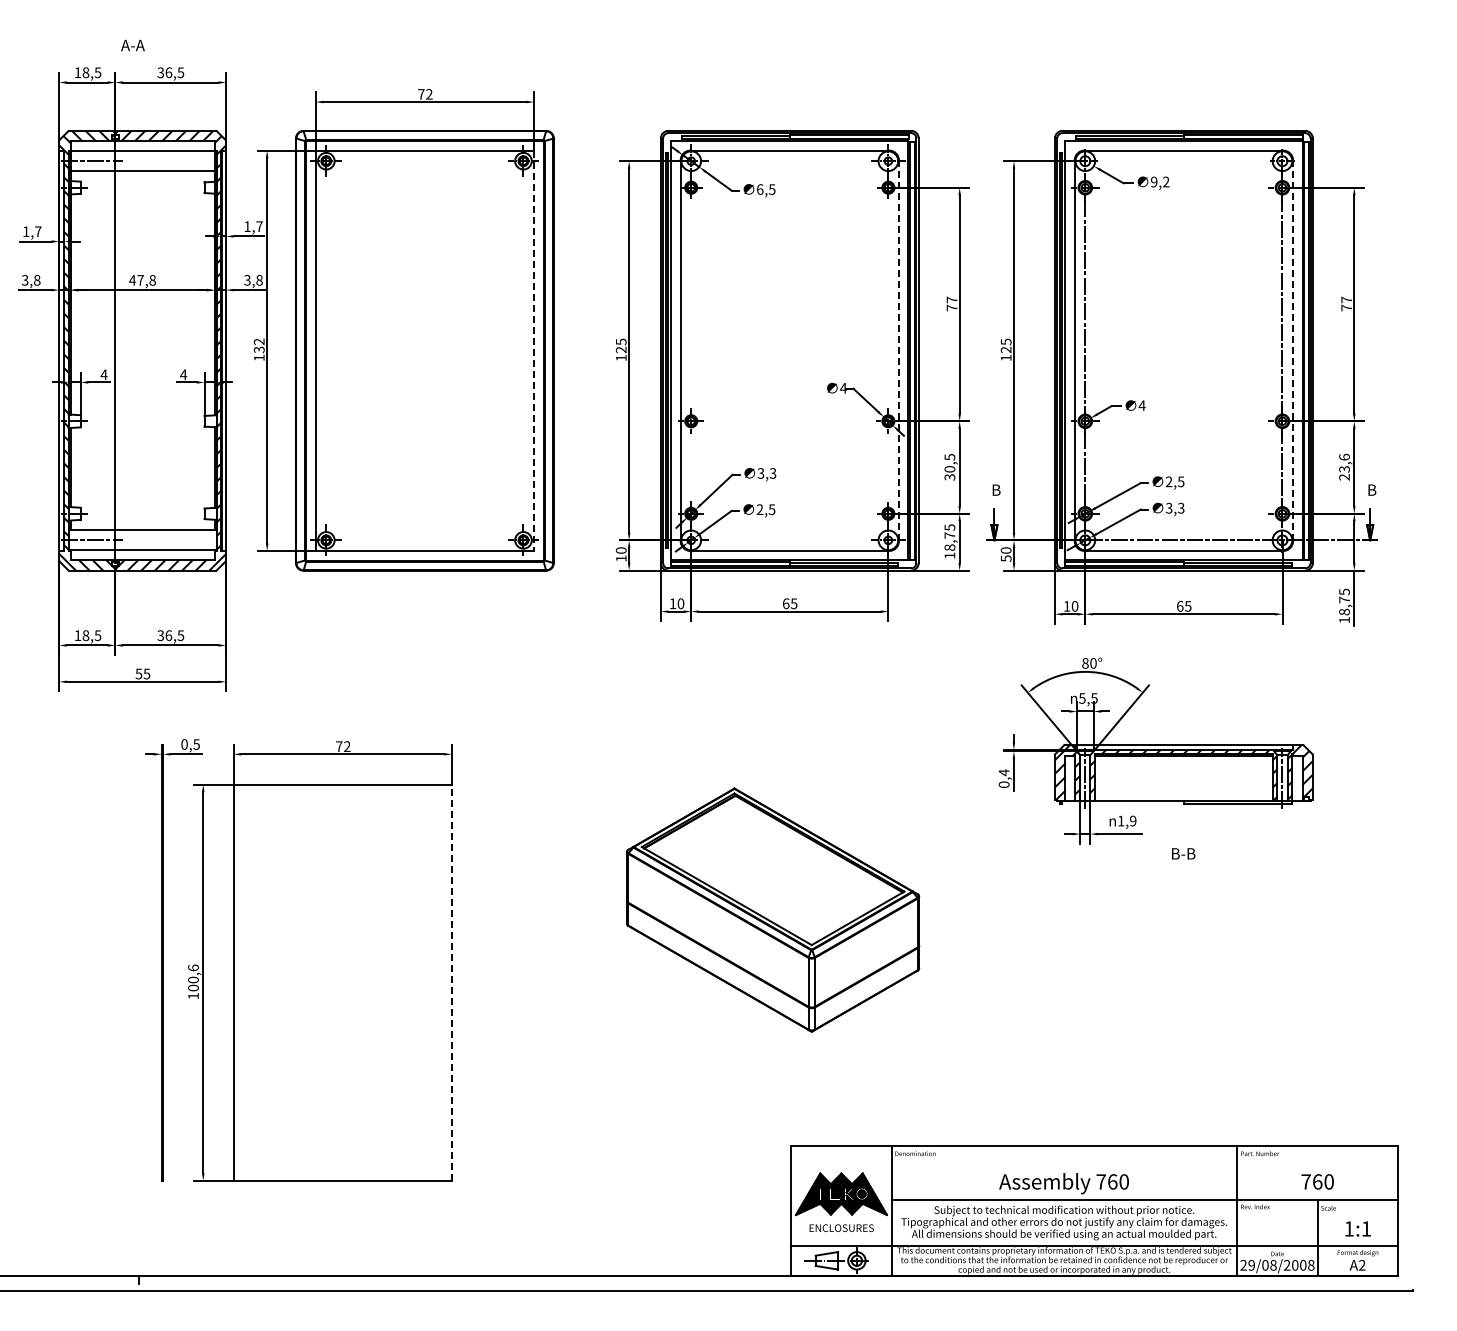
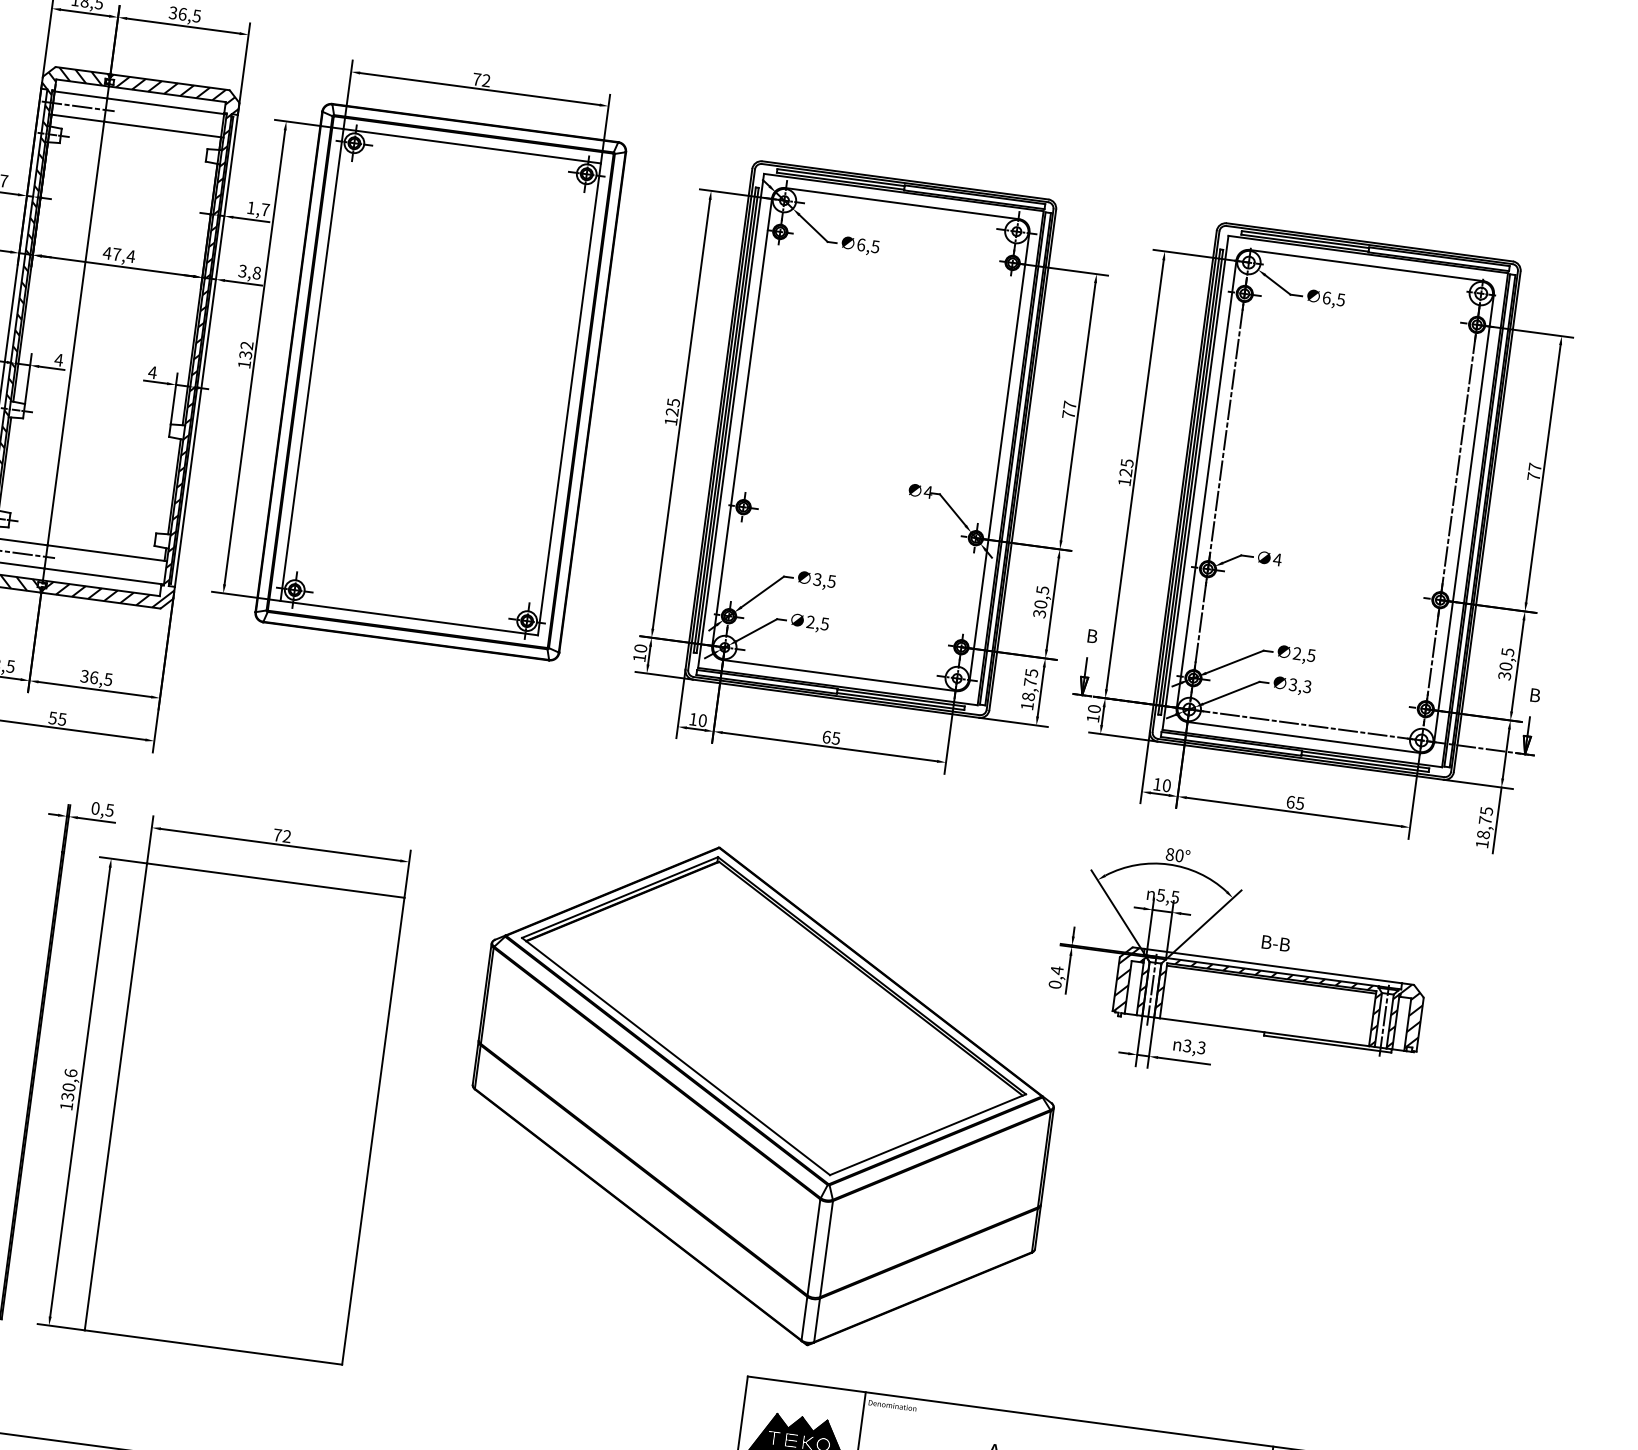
text: (1160, 181) -> (1334, 298), 9,2 -> 6,5
text: (152, 280) -> (130, 256), 47,8 -> 47,4
line: (534, 351) -> (569, 400), dashed -> solid
line: (899, 351) -> (1000, 457), dashed -> solid
line: (1293, 351) -> (1464, 519), dashed -> solid
text: (1344, 466) -> (1506, 663), 23,6 -> 30,5
text: (773, 472) -> (832, 580), 3,3 -> 3,5
text: (1005, 558) -> (1092, 718), 50 -> 10
text: (1126, 820) -> (1193, 1046), 1,9 -> 3,3
text: (1183, 853) -> (1275, 943), moved
part: (772, 909) -> (762, 1095), size x1.67
line: (451, 982) -> (372, 1130), dashed -> solid
text: (193, 987) -> (67, 1096), 100,6 -> 130,6

